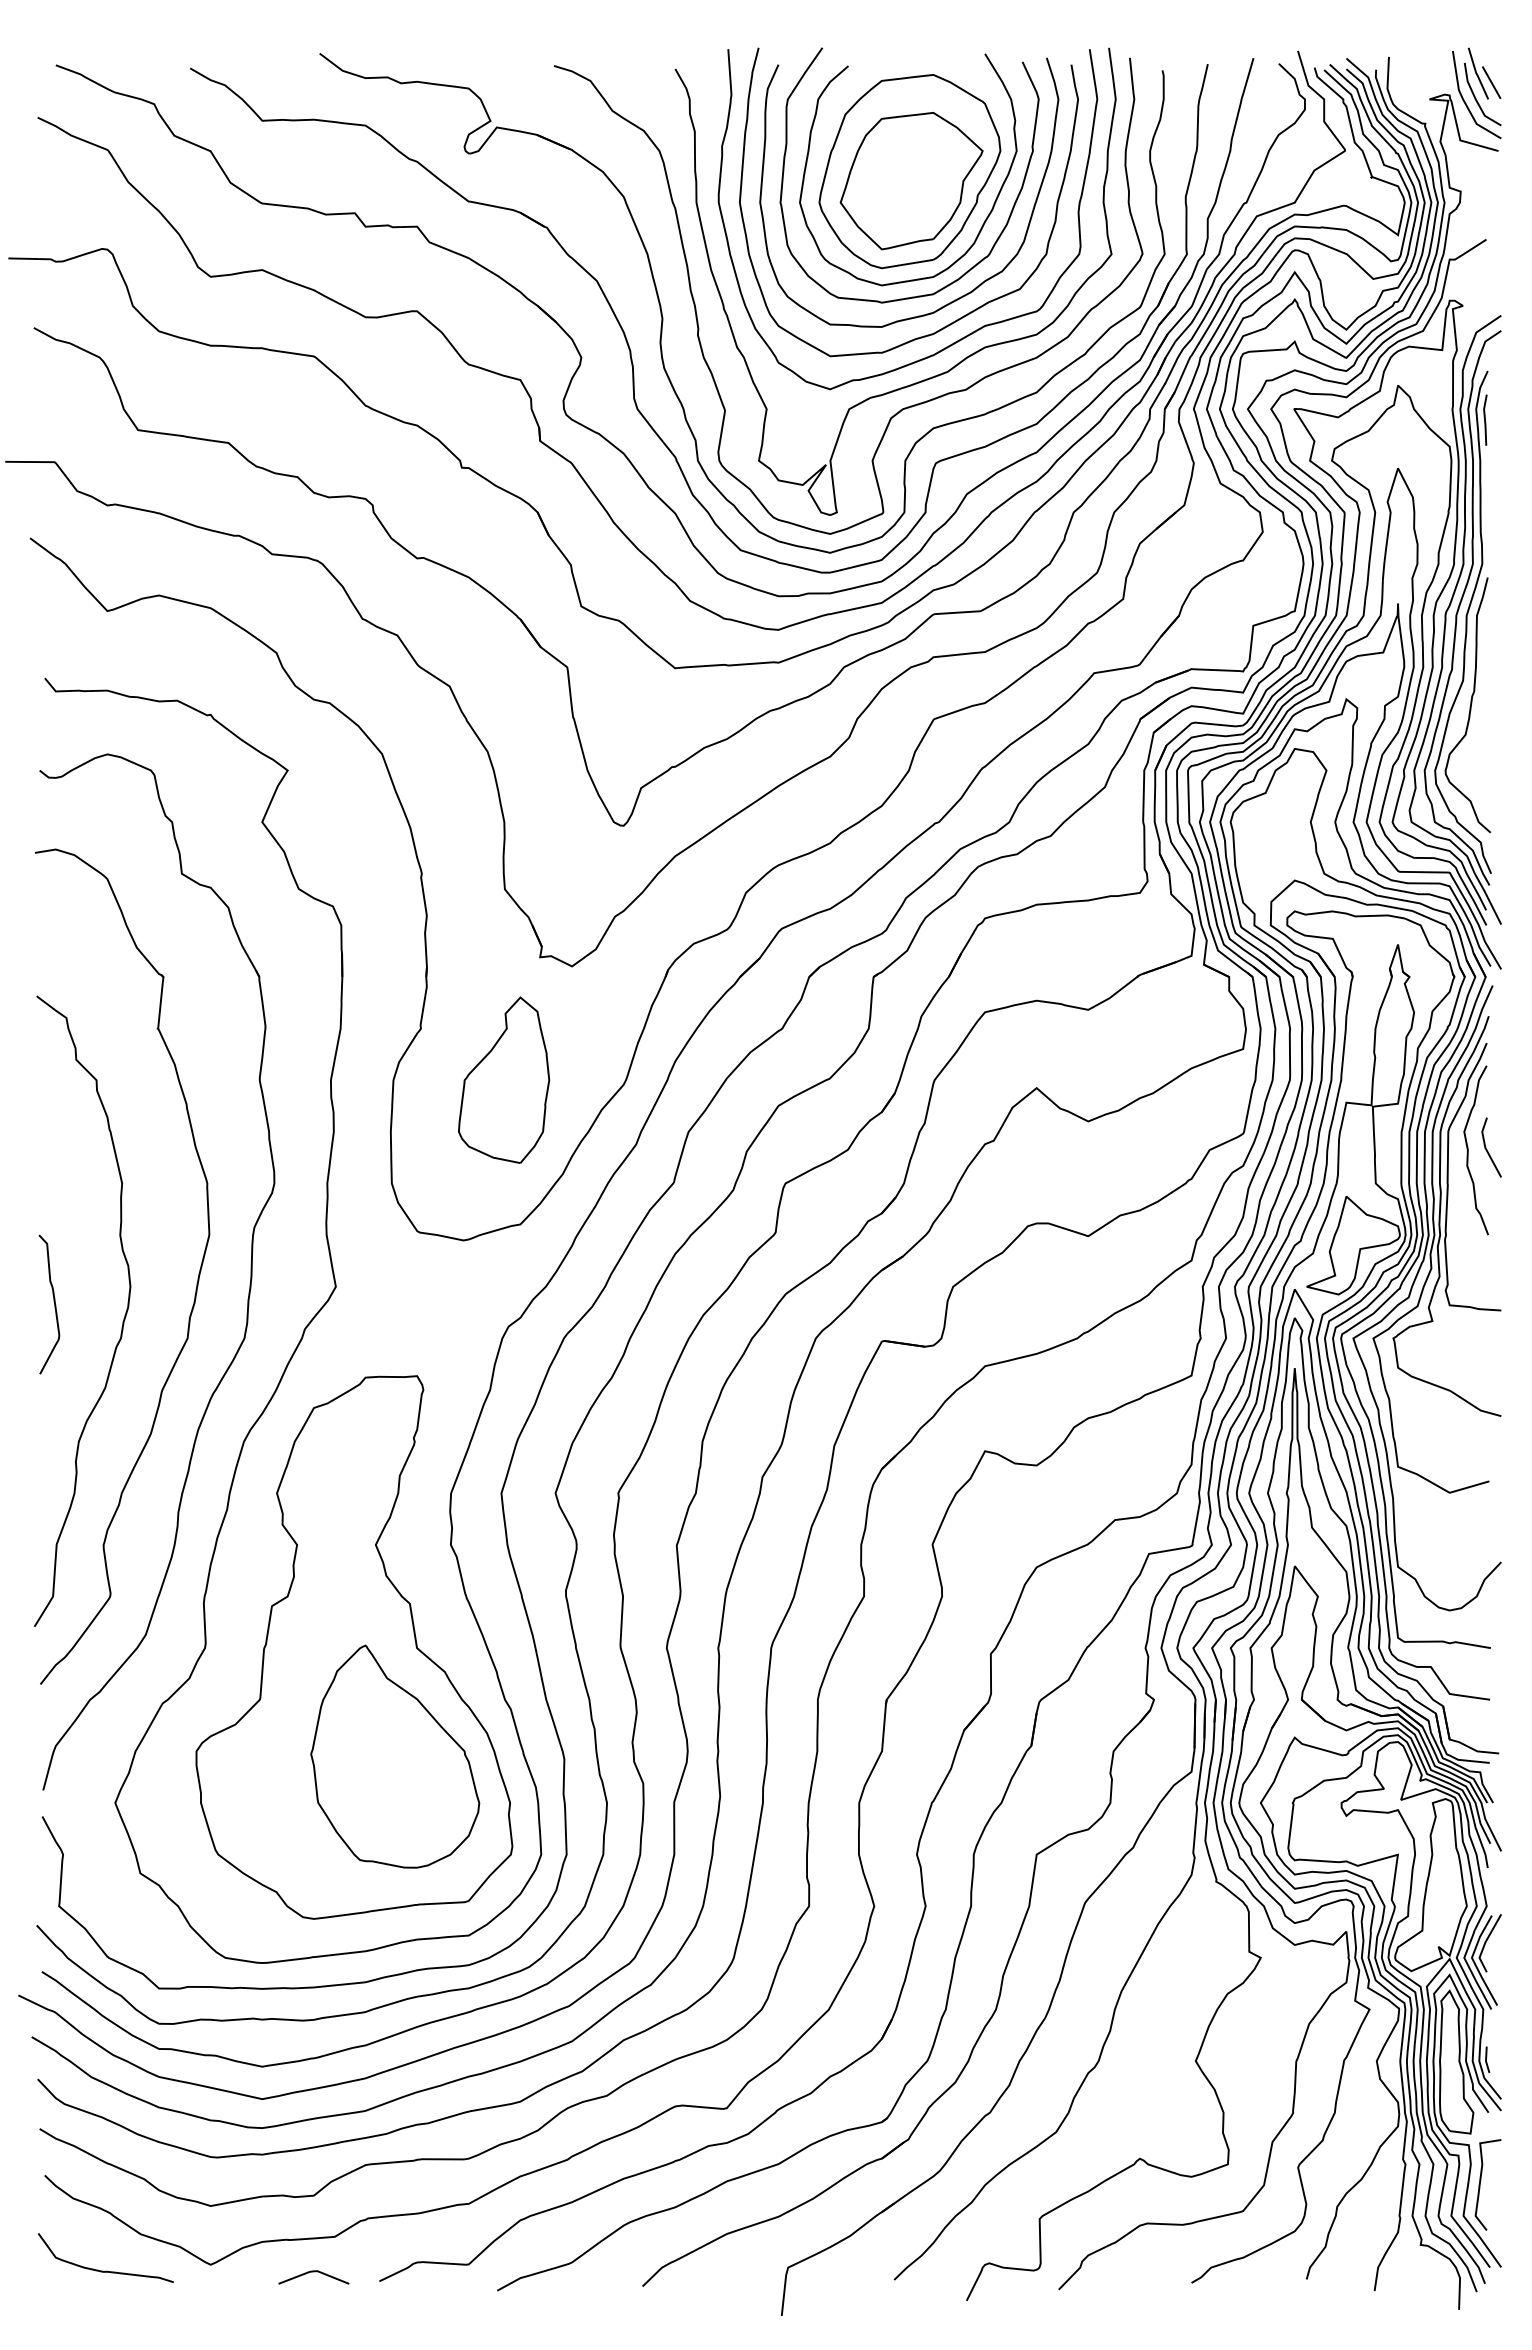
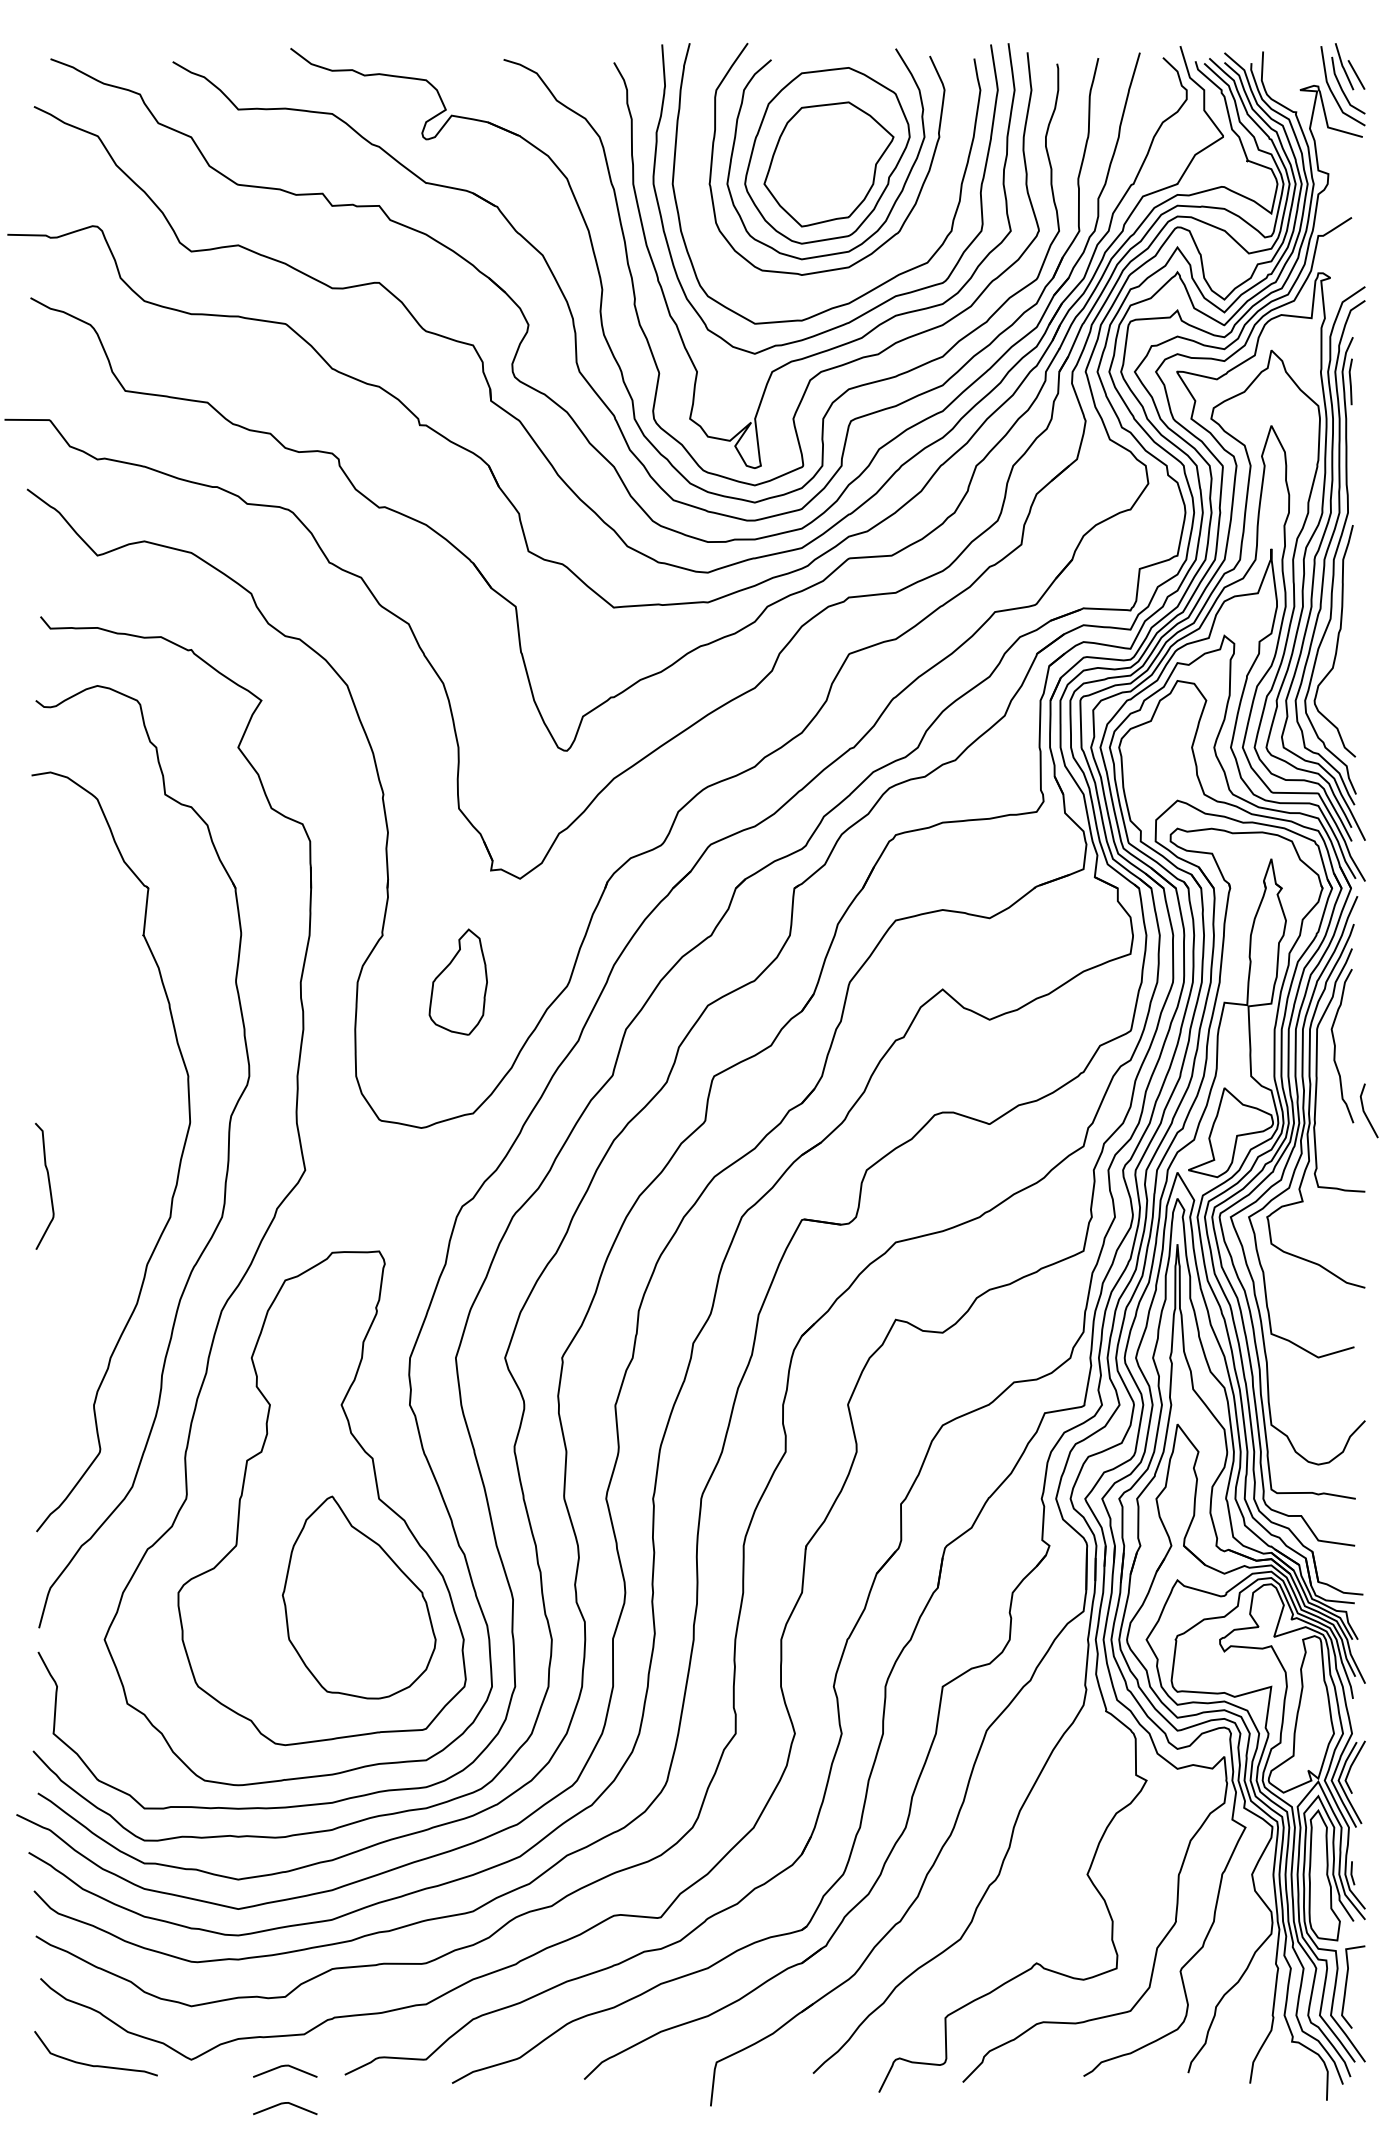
curve: (981, 282) -> (892, 256), removed
part: (504, 1079) -> (458, 981), size x0.7
line: (1487, 1149) -> (1365, 1112), moved
curve: (122, 1321) -> (111, 1201), removed
line: (313, 2313) -> (284, 2104), added

